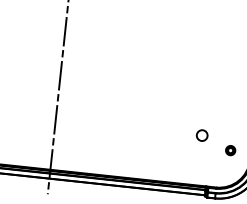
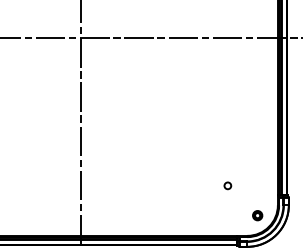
circle: (201, 135) -> (227, 185), size x0.62
part: (230, 150) -> (257, 215), moved

